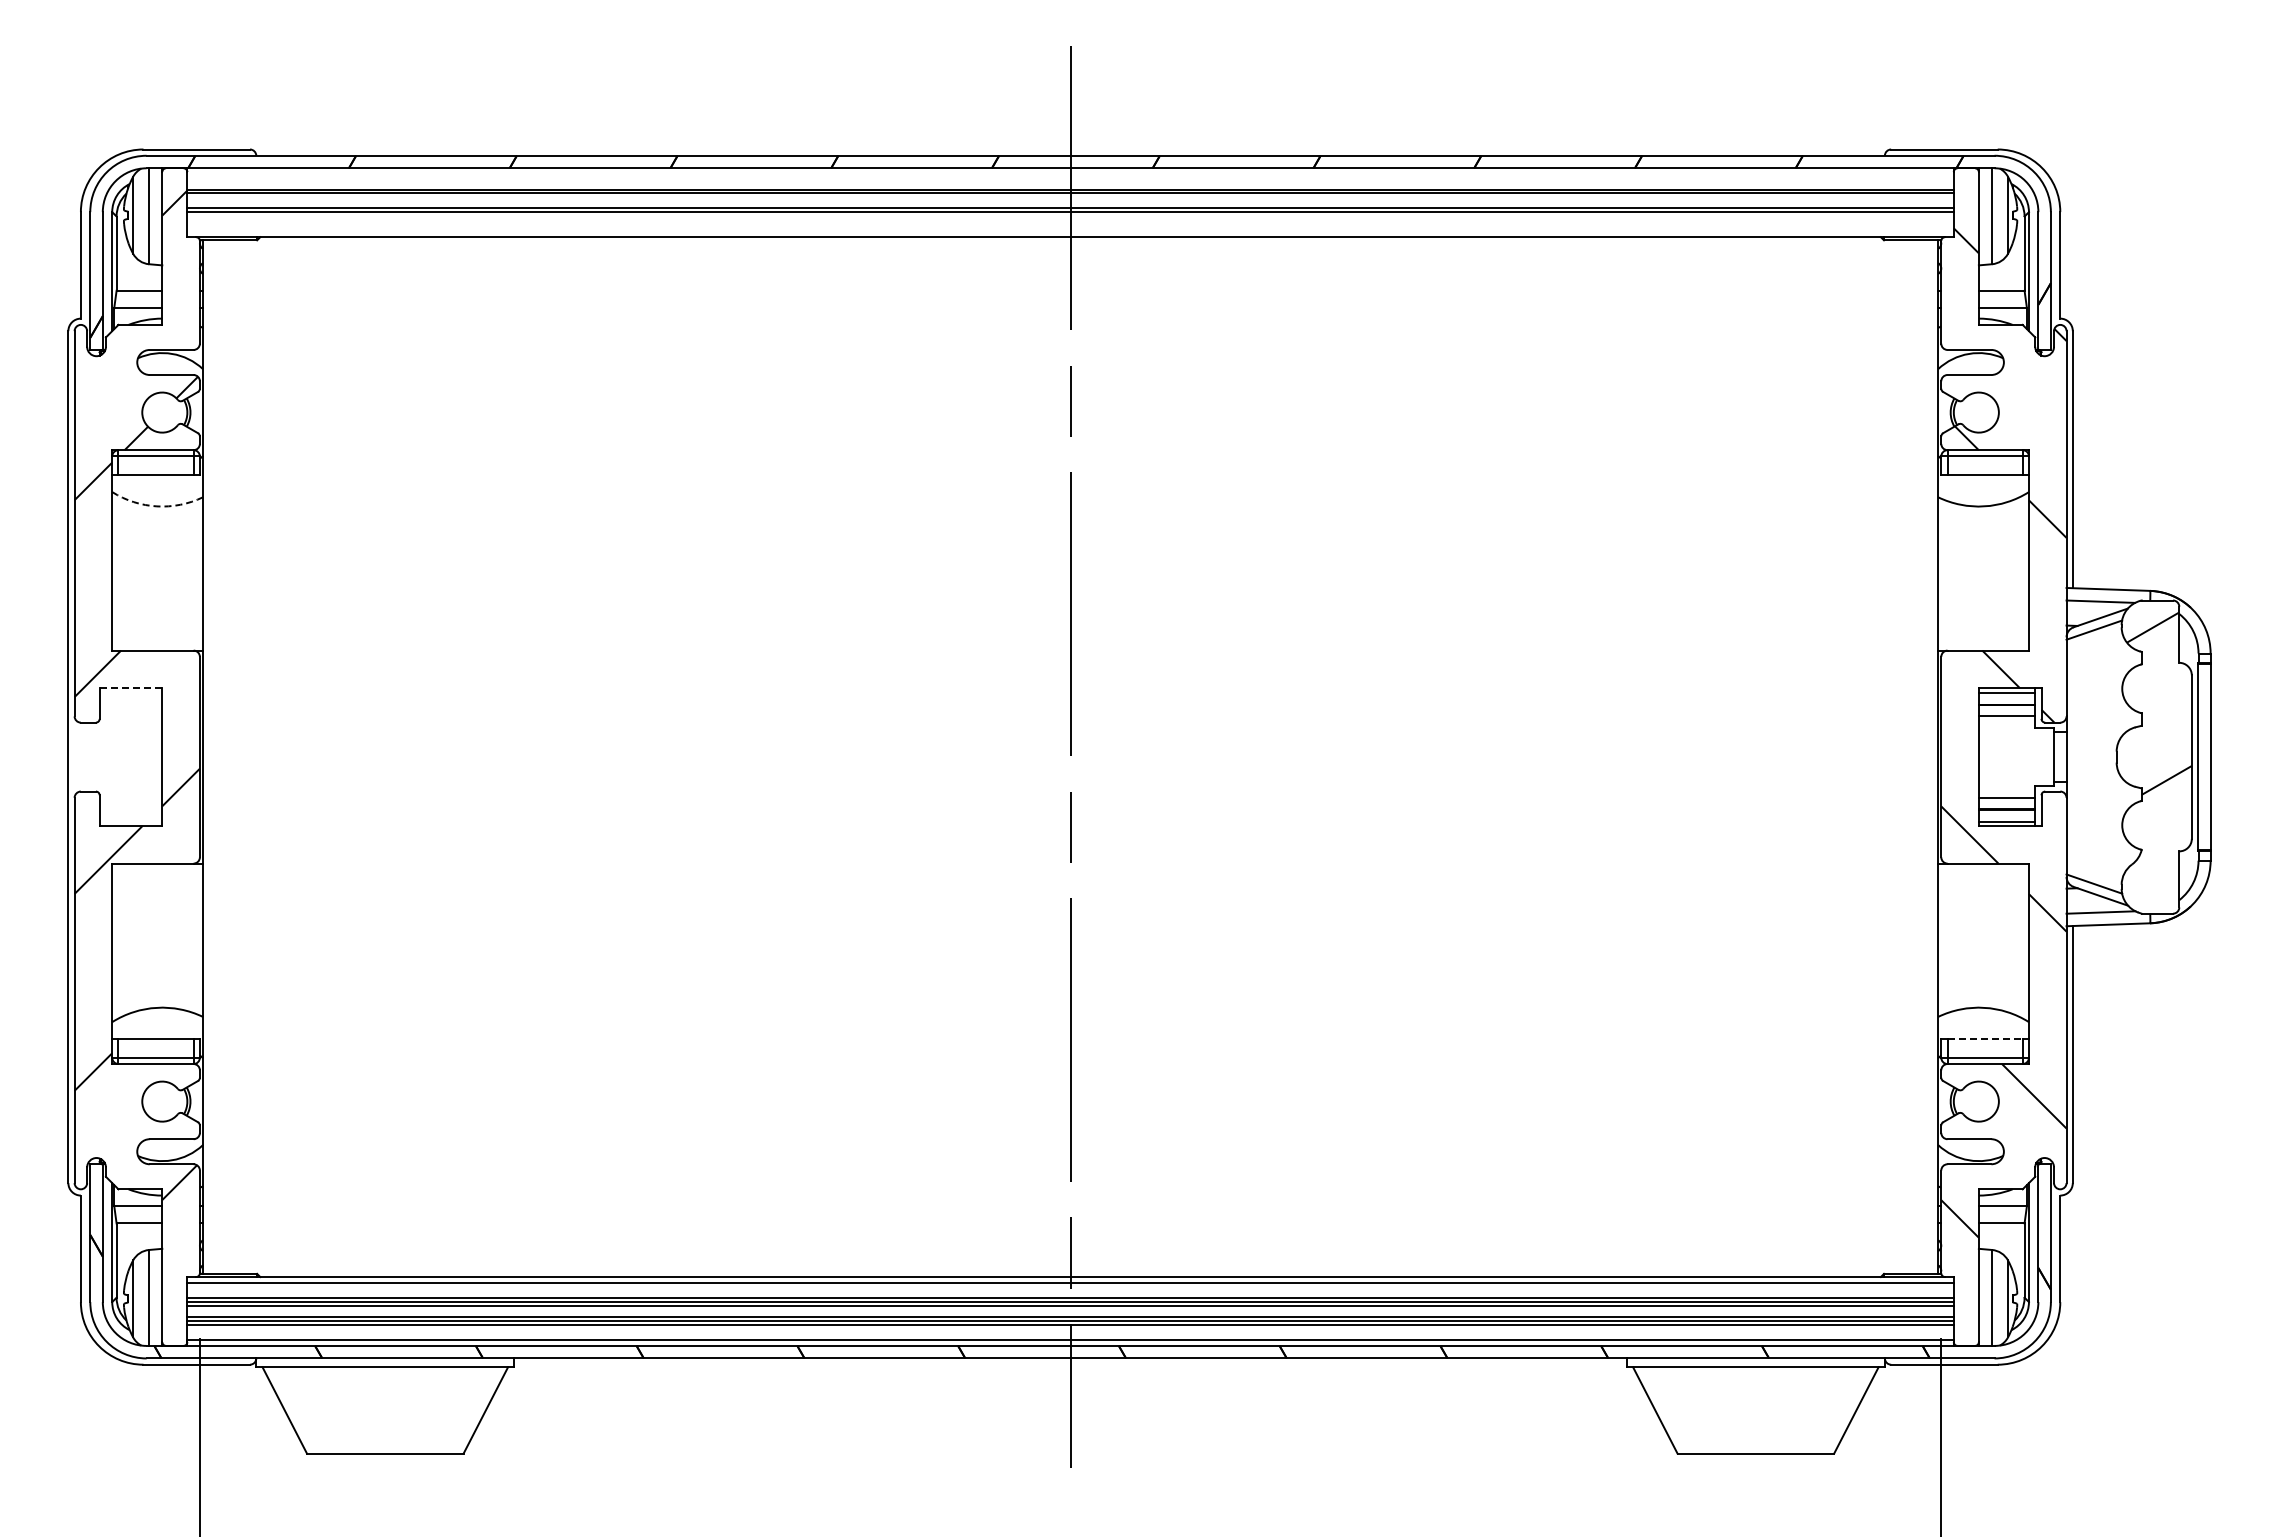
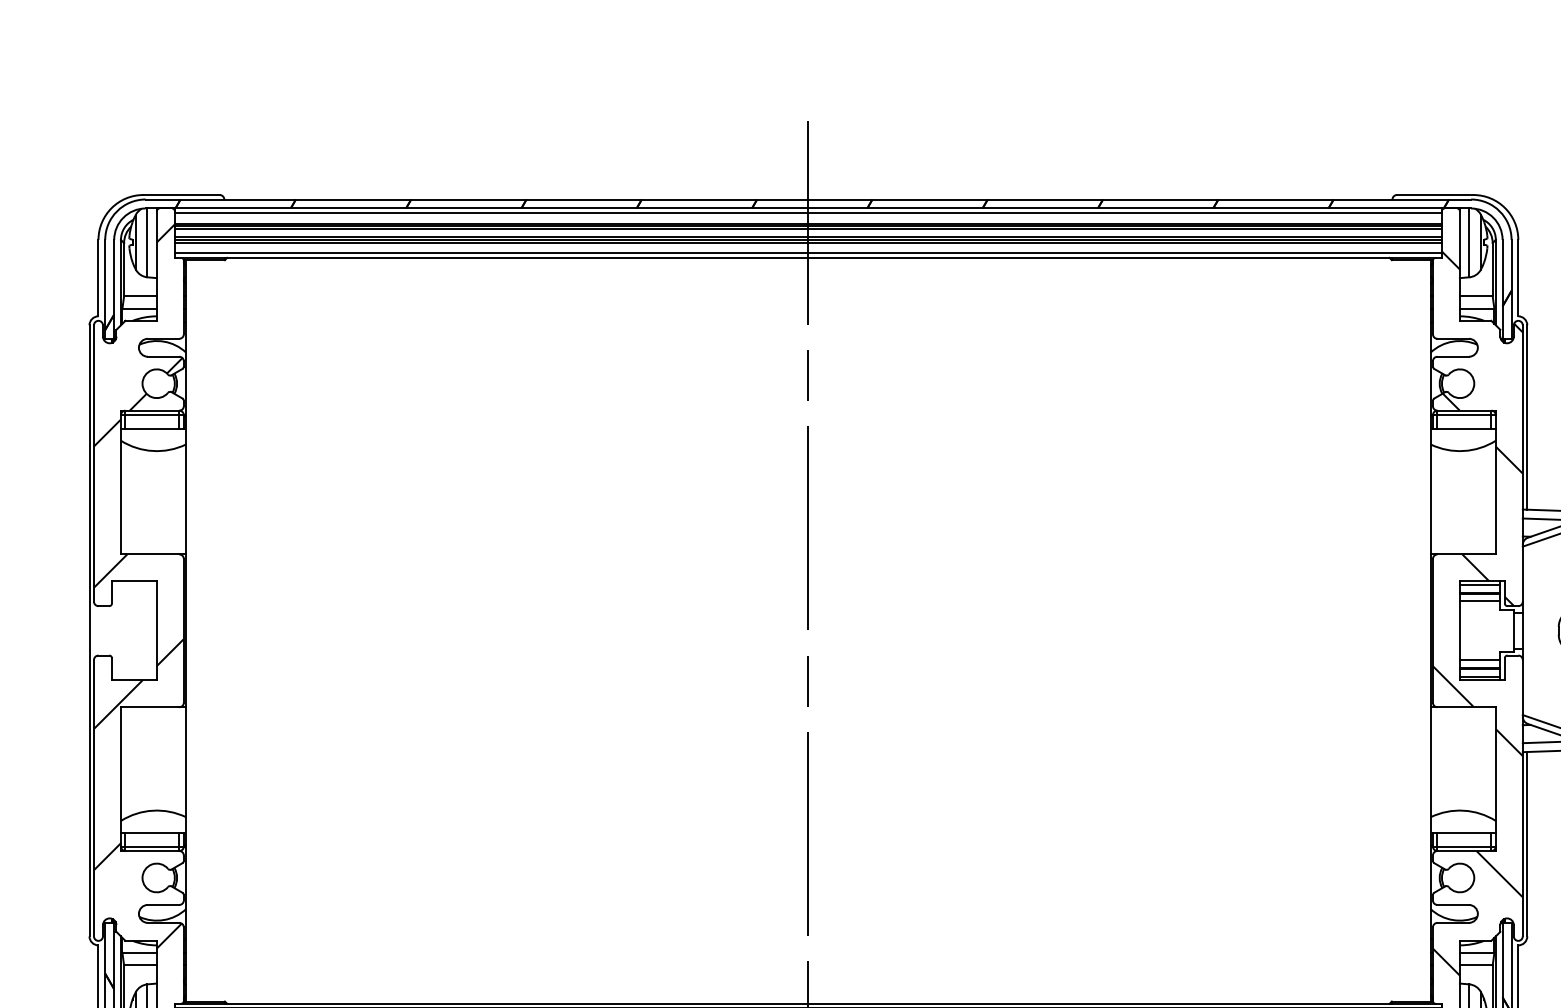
line: (1070, 174) -> (808, 212), added
line: (1070, 197) -> (808, 229), added
line: (1070, 215) -> (808, 242), added
line: (1070, 230) -> (808, 253), added
arc: (156, 506) -> (152, 451), dashed -> solid
line: (131, 688) -> (134, 581), dashed -> solid
line: (1985, 1038) -> (1464, 832), dashed -> solid

